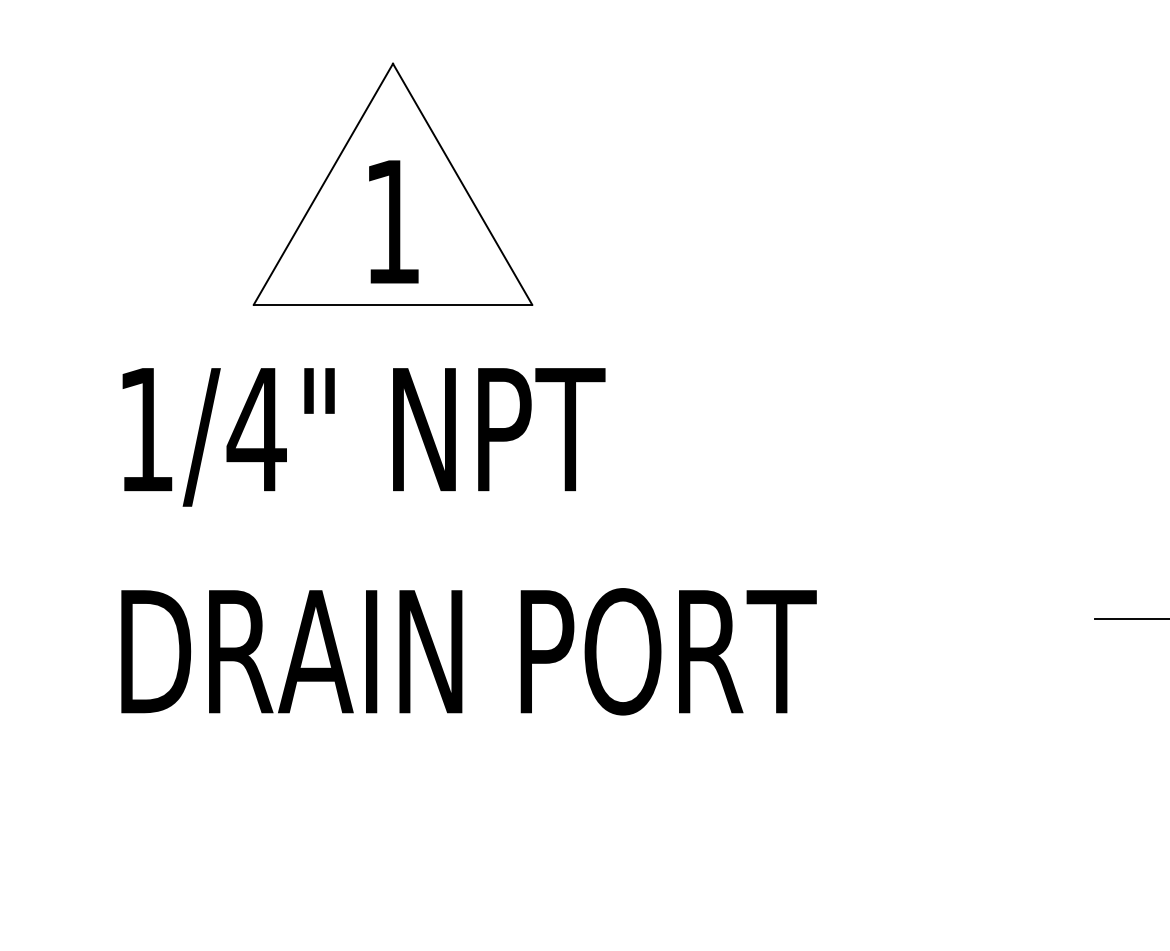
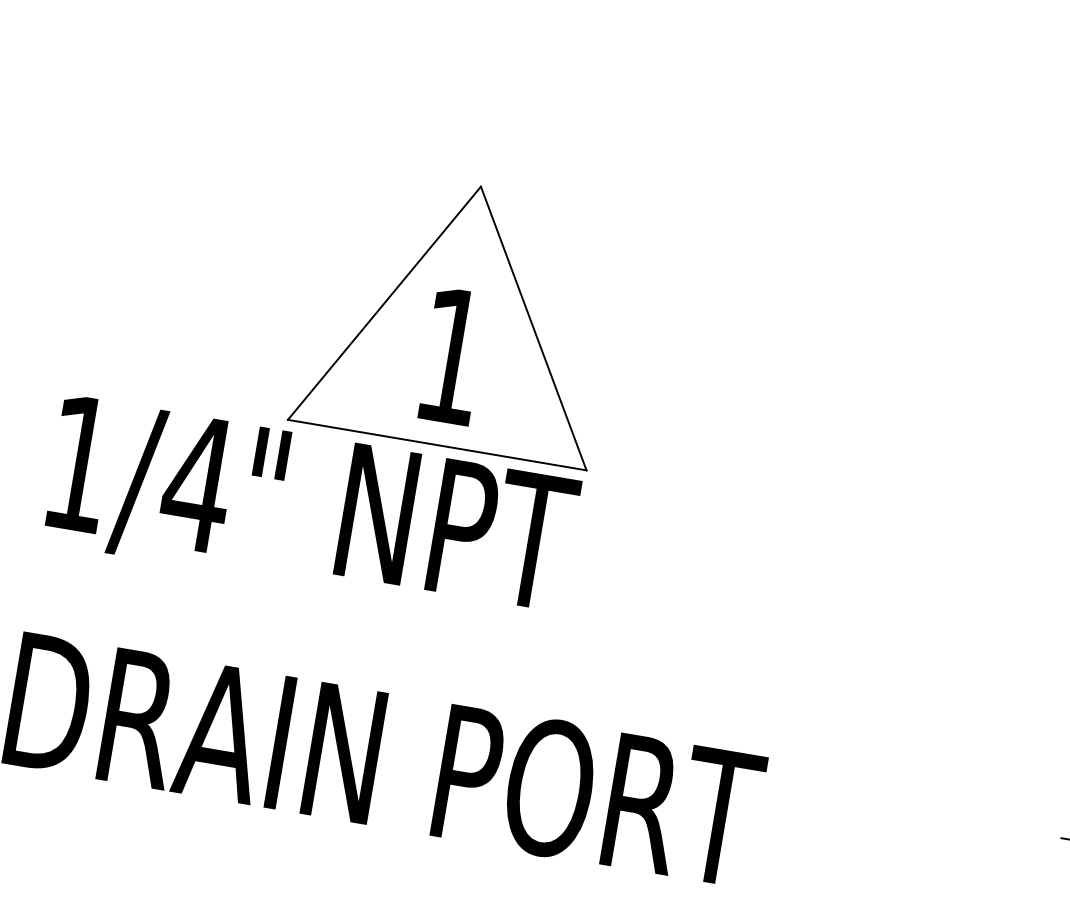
part: (392, 183) -> (458, 314), moved

